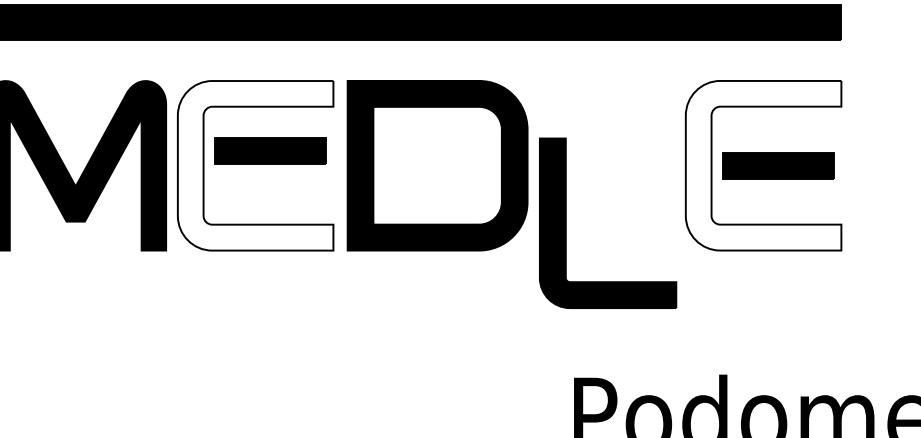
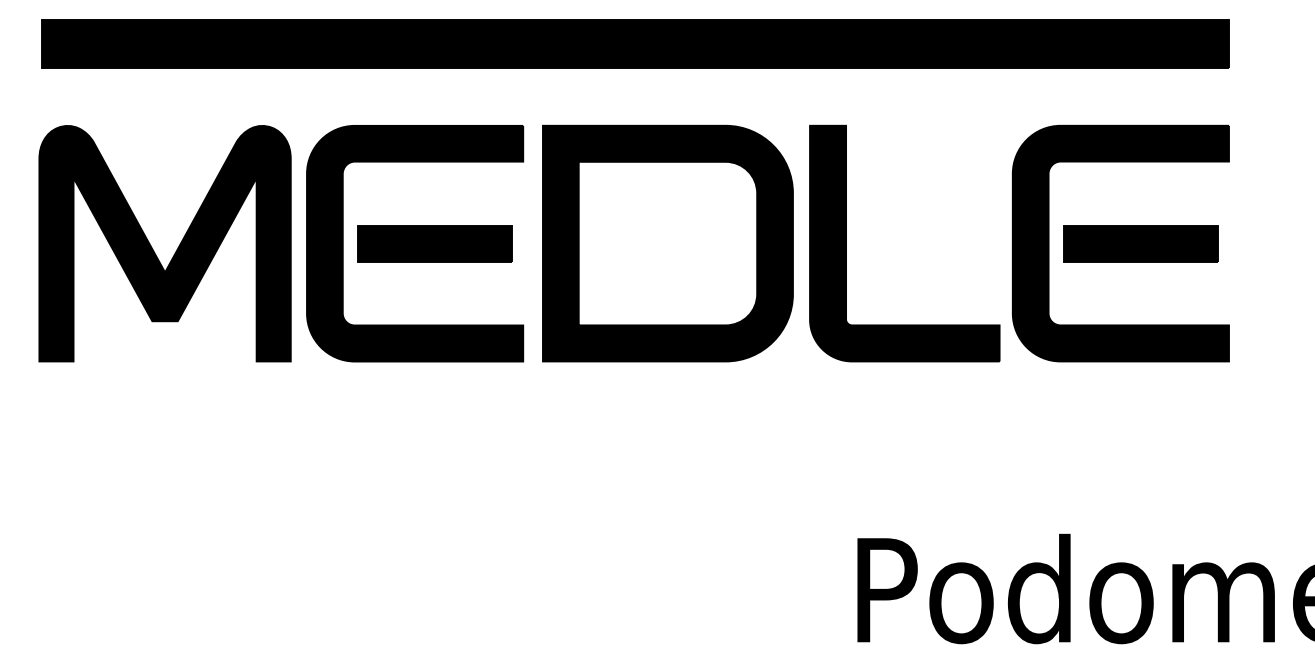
part: (269, 150) -> (434, 243), moved
fill: (255, 165) -> (415, 243), added
fill: (763, 165) -> (1120, 243), added
part: (566, 223) -> (846, 243), moved

